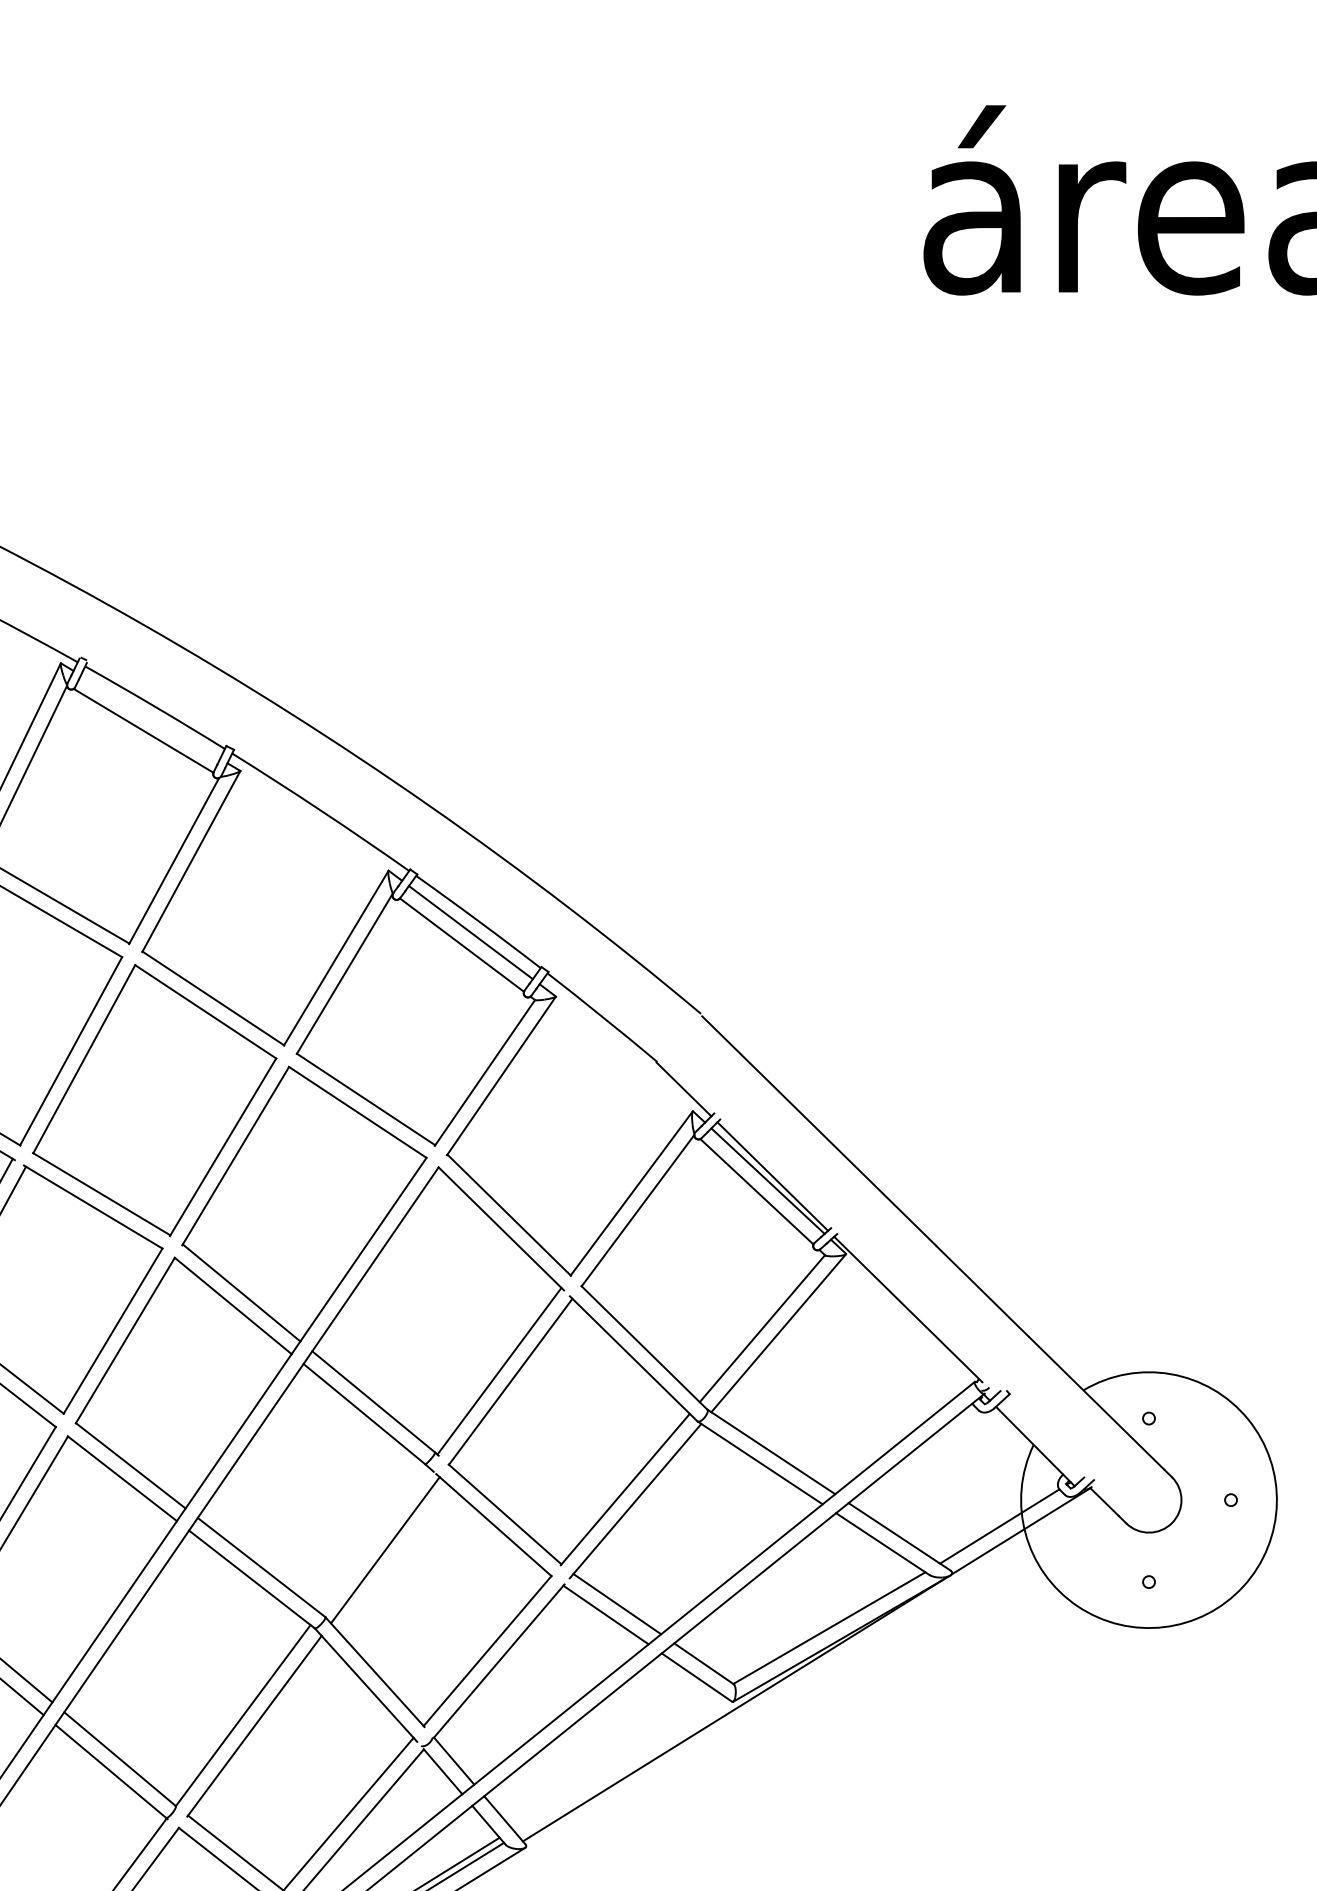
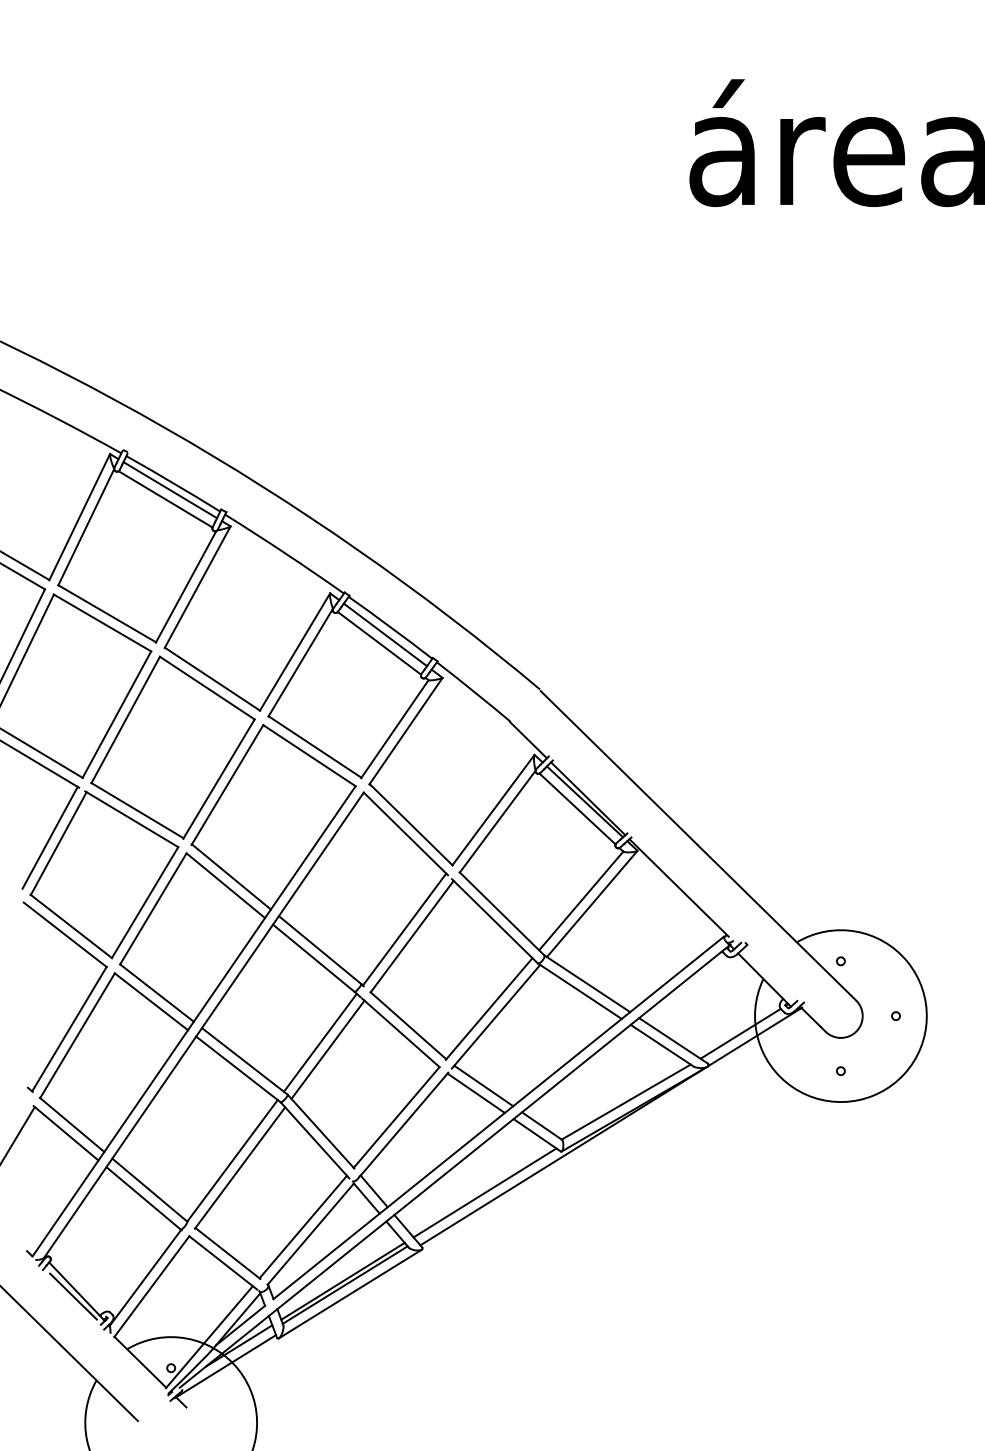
line: (150, 717) -> (170, 490), added
line: (372, 1539) -> (319, 1042), added
line: (618, 1762) -> (484, 1192), added

